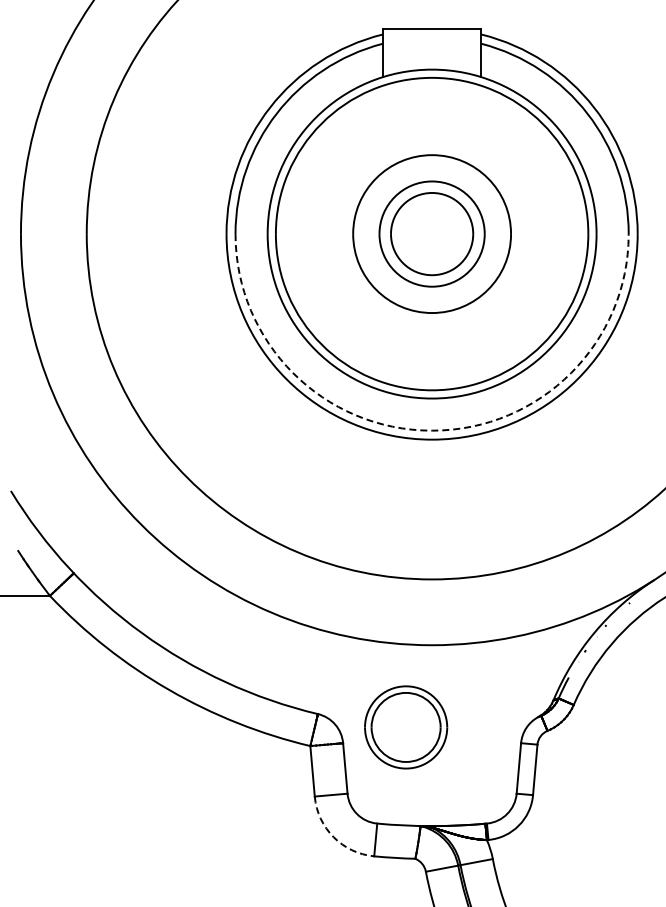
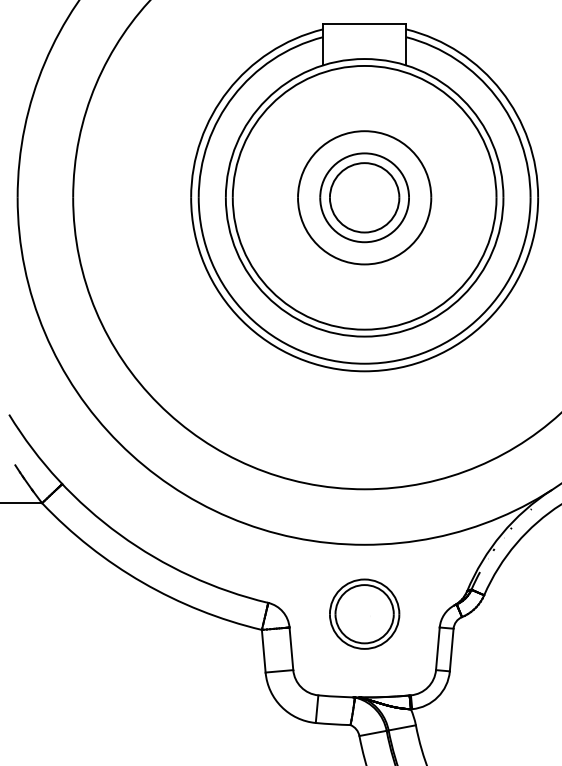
arc: (432, 430) -> (364, 363), dashed -> solid
part: (406, 727) -> (364, 614), moved
arc: (333, 837) -> (281, 707), dashed -> solid

